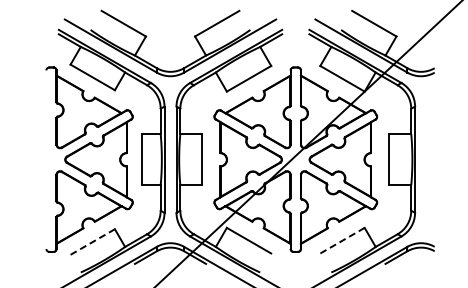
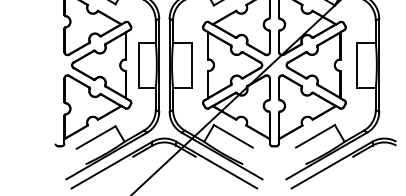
line: (342, 240) -> (315, 136), dashed -> solid
line: (92, 242) -> (95, 137), dashed -> solid

